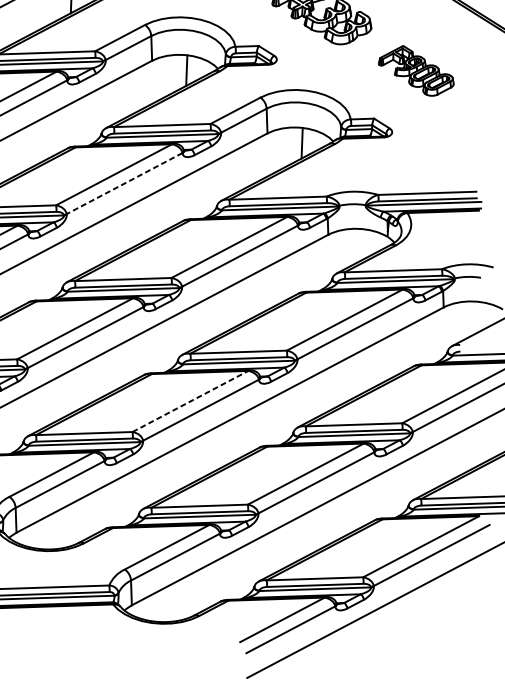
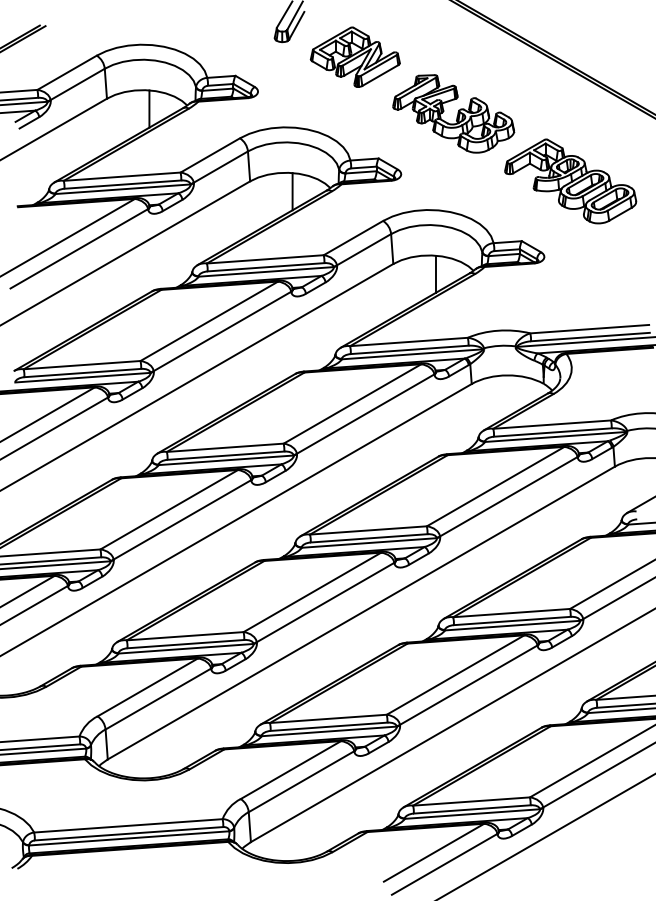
part: (416, 71) -> (570, 181), size x1.43
line: (124, 183) -> (222, 331), dashed -> solid
line: (190, 401) -> (312, 592), dashed -> solid

